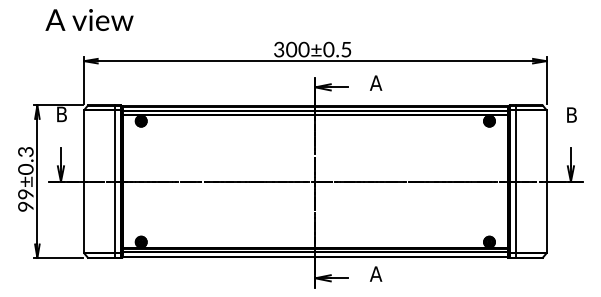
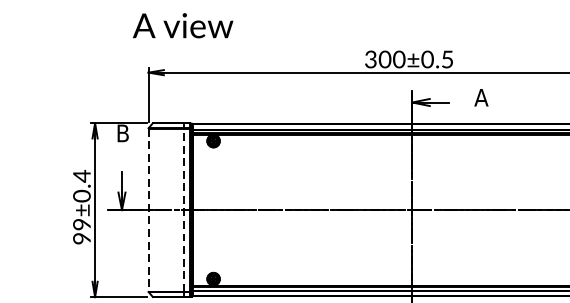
text: (89, 19) -> (183, 25), moved
text: (25, 151) -> (81, 175), 99±0.3 -> 99±0.4
line: (115, 181) -> (184, 209), solid -> dashed
line: (84, 182) -> (148, 211), solid -> dashed

